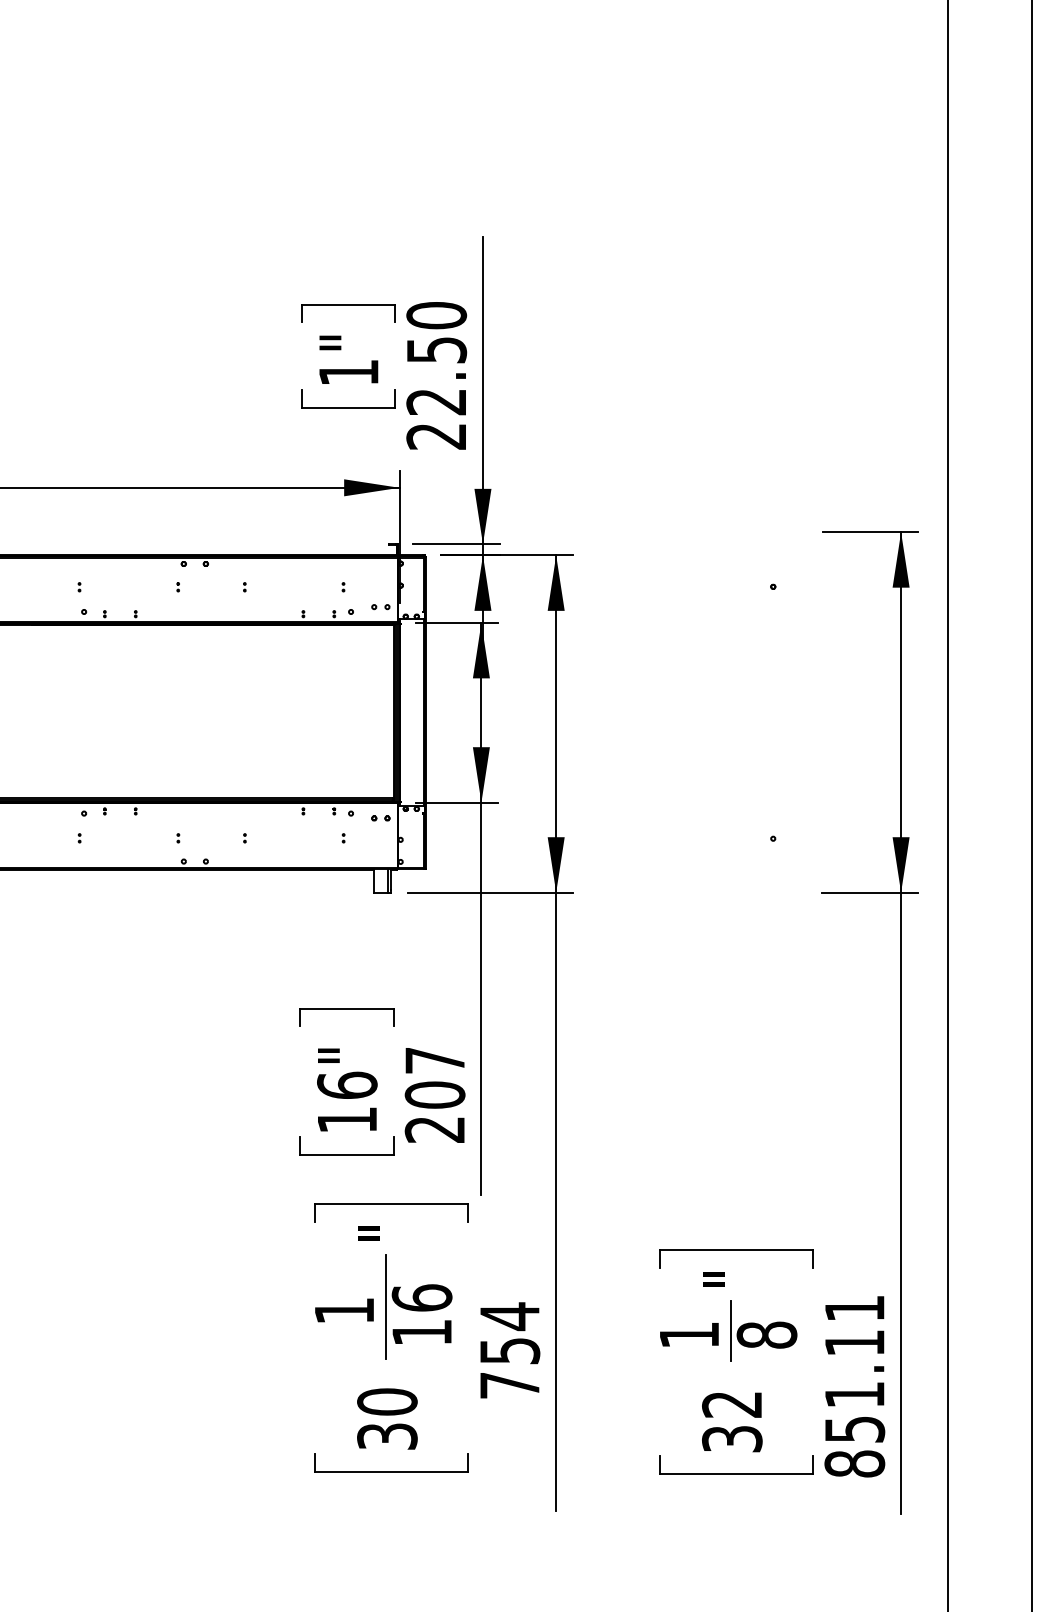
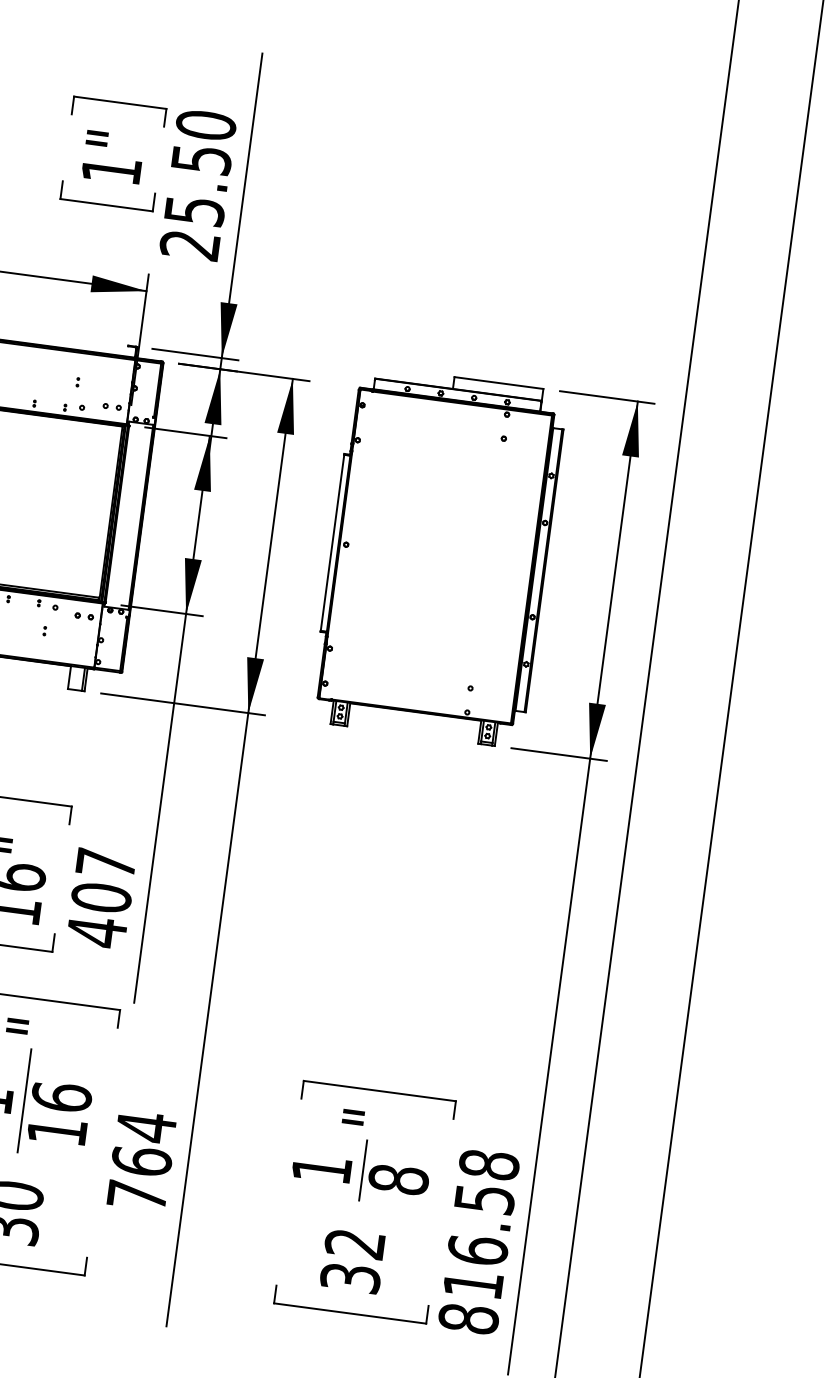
text: (436, 402) -> (194, 211), 22.50 -> 25.50
part: (723, 712) -> (437, 556), added
text: (434, 1129) -> (96, 931), 207 -> 407
text: (509, 1350) -> (141, 1160), 754 -> 764
text: (854, 1368) -> (481, 1224), 851.11 -> 816.58

